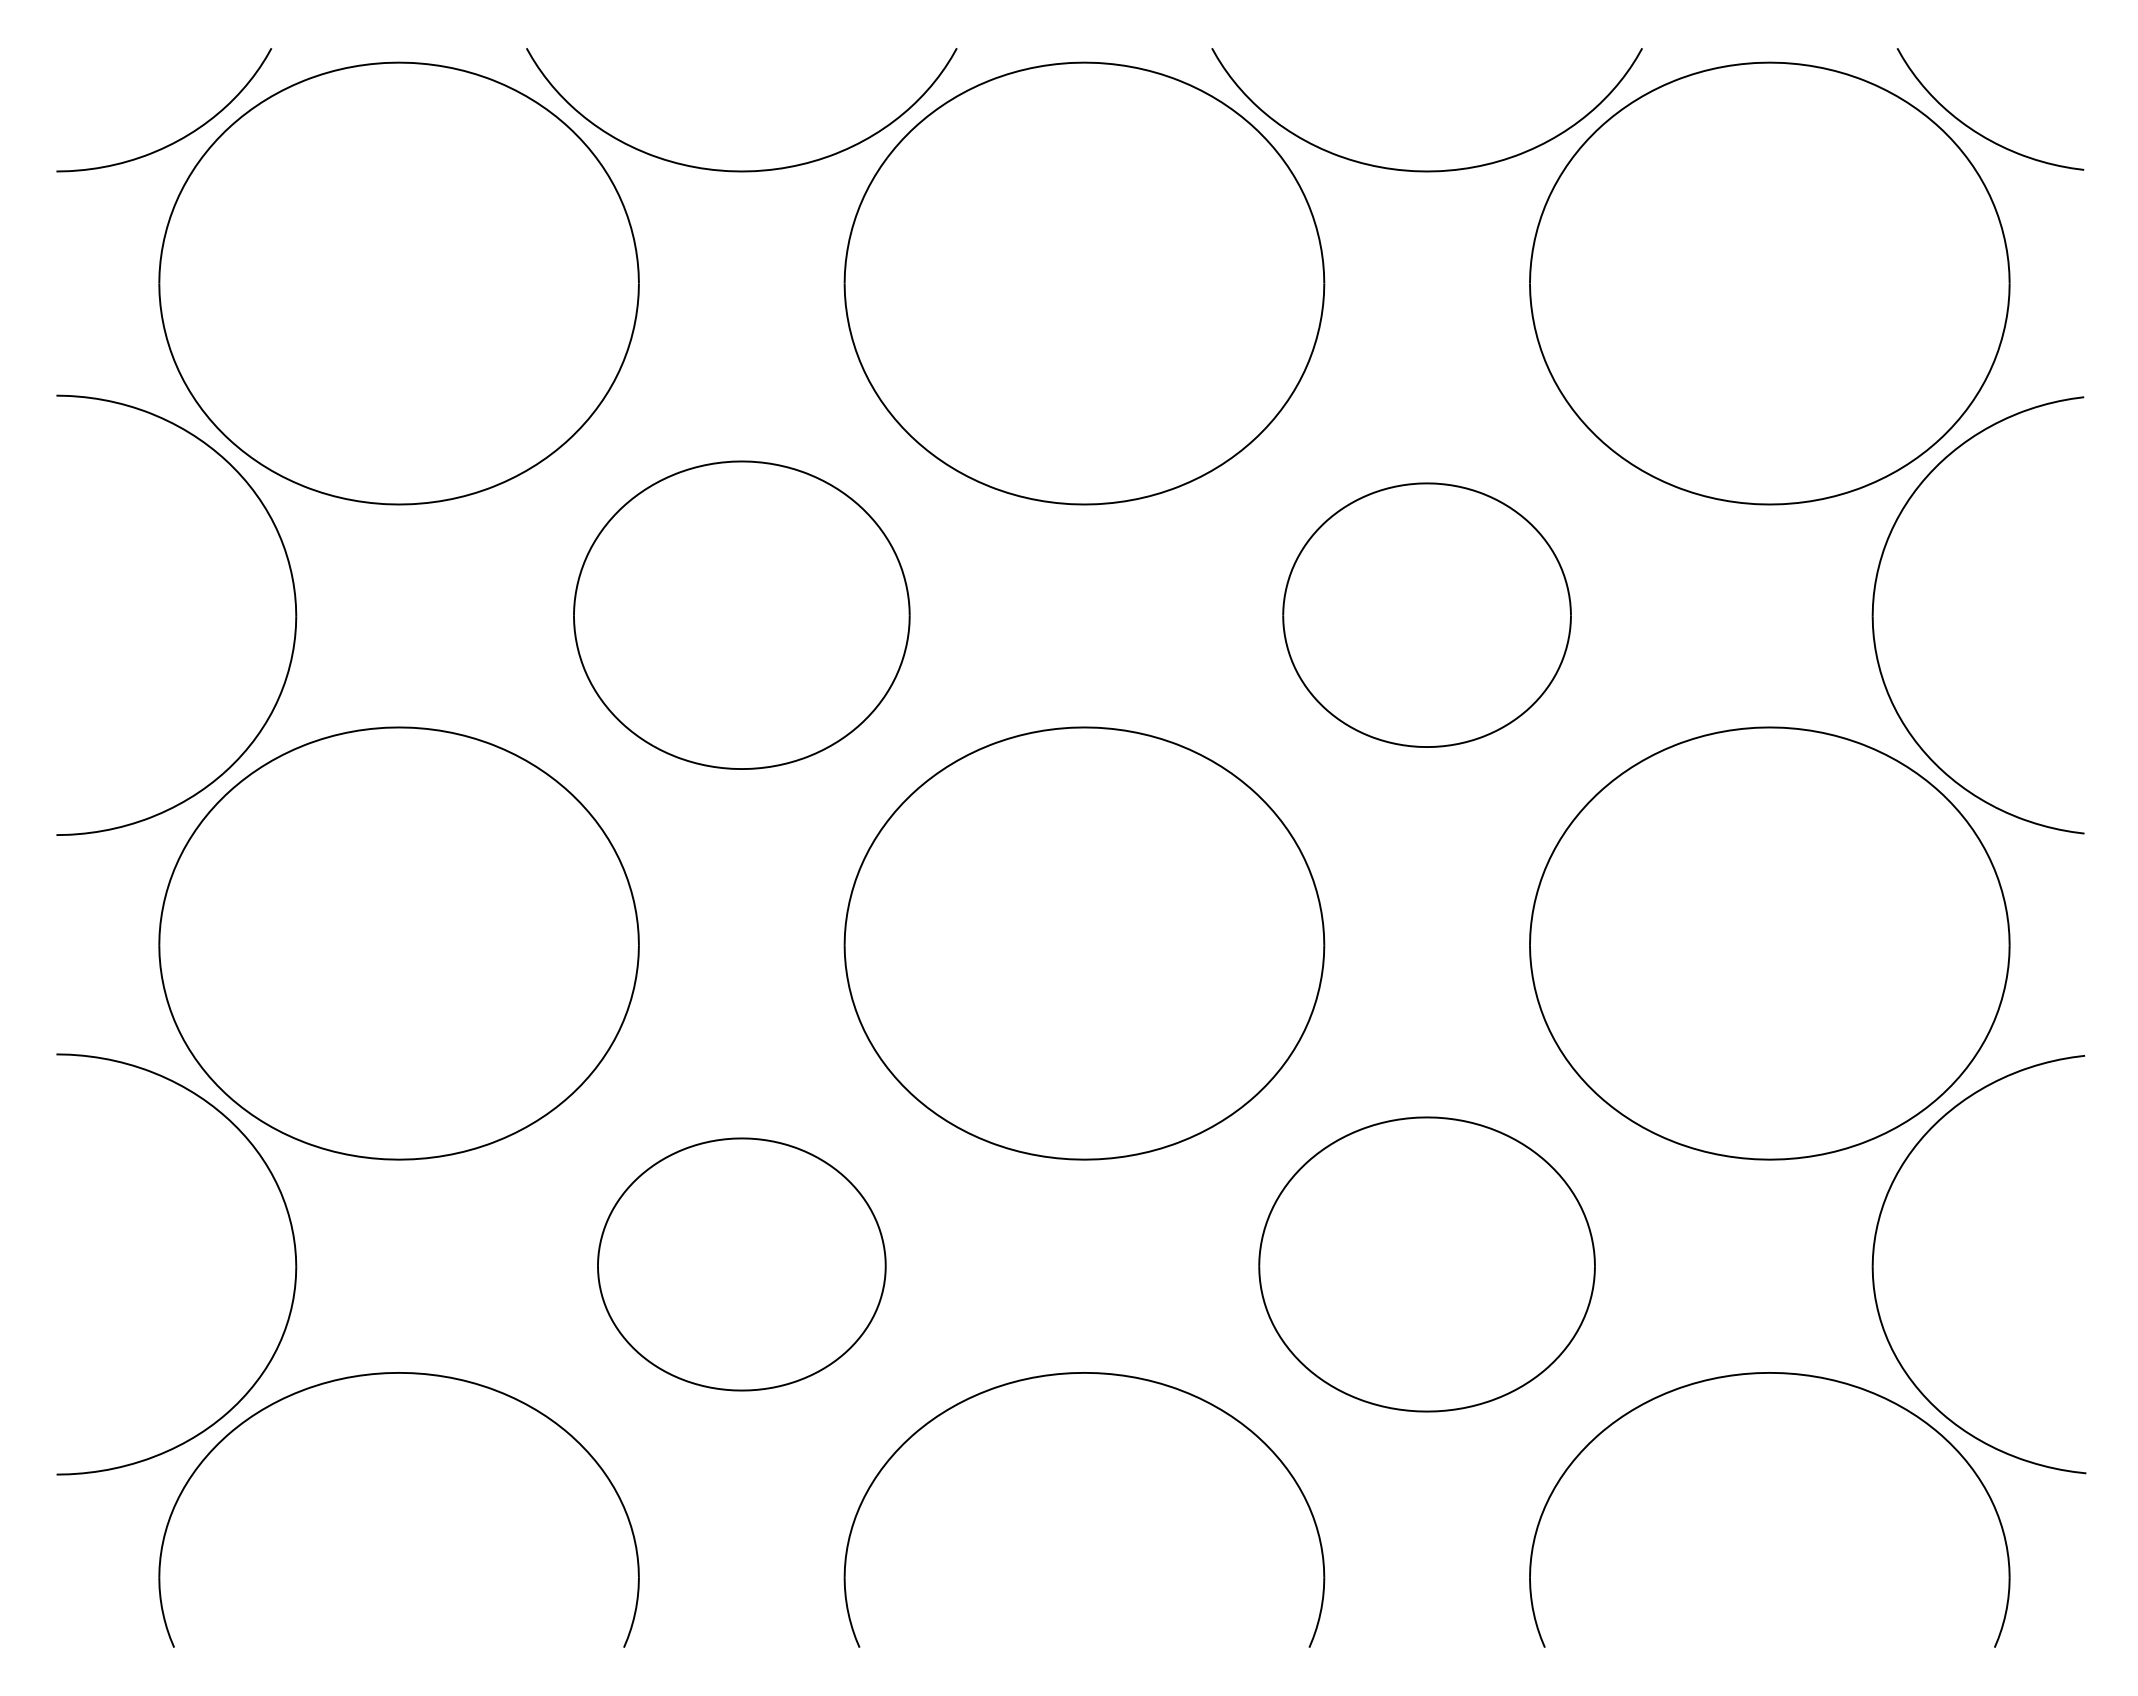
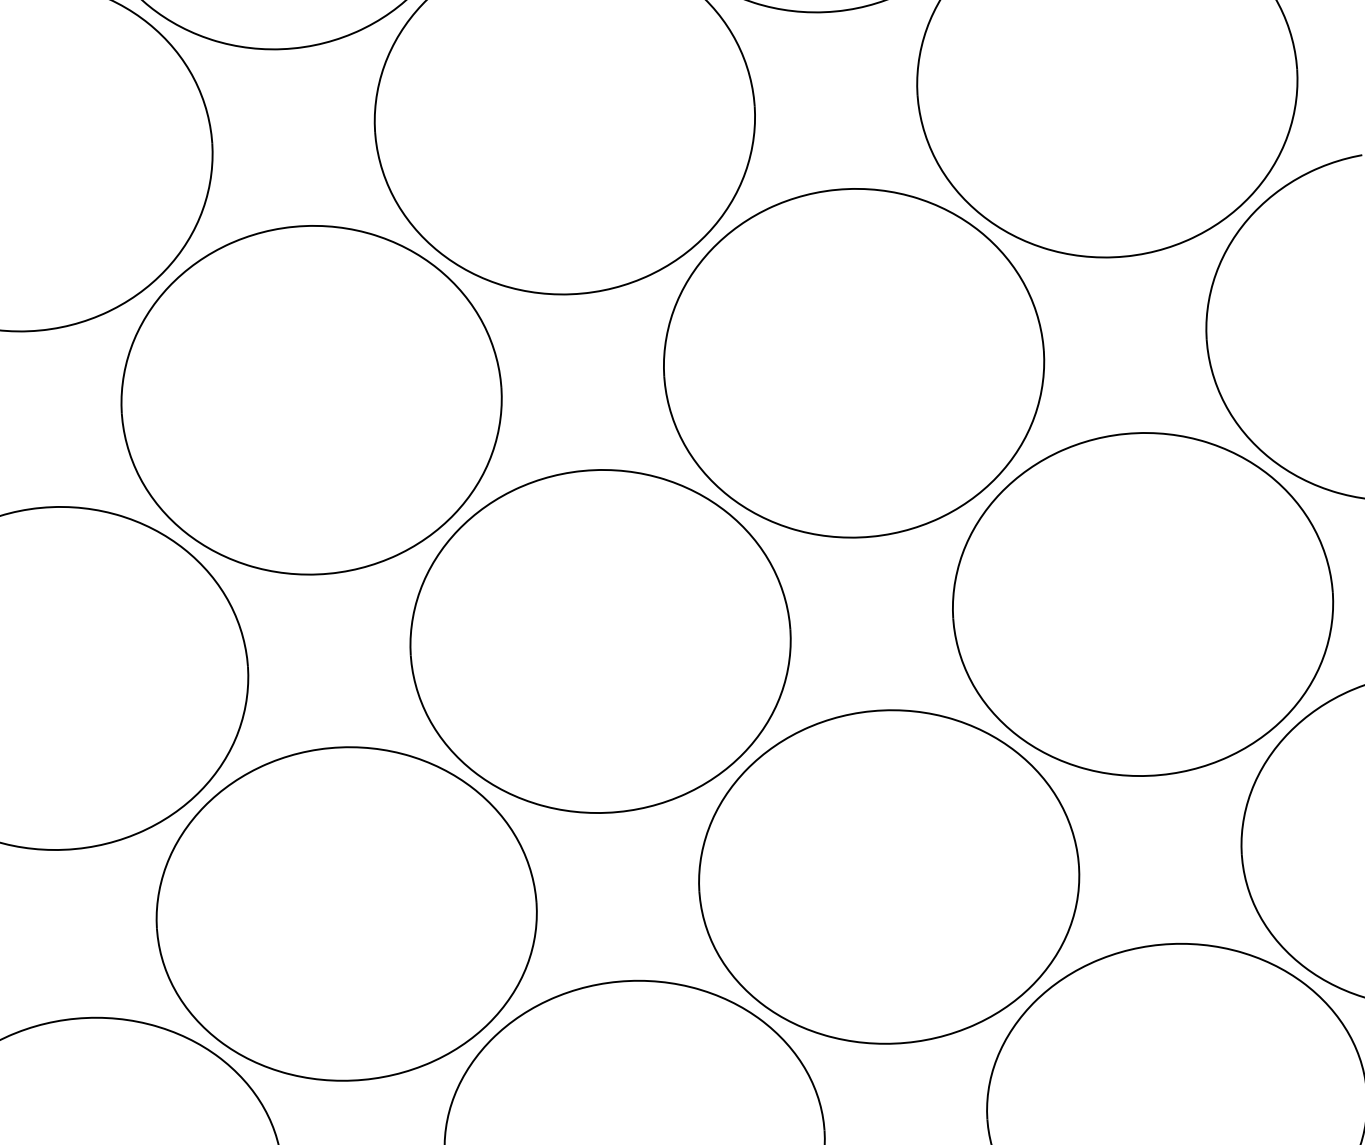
part: (741, 614) -> (311, 399), size x1.43
part: (1426, 614) -> (853, 362), size x1.67
part: (741, 1264) -> (346, 914), size x1.67
part: (1426, 1264) -> (888, 877), size x1.43

